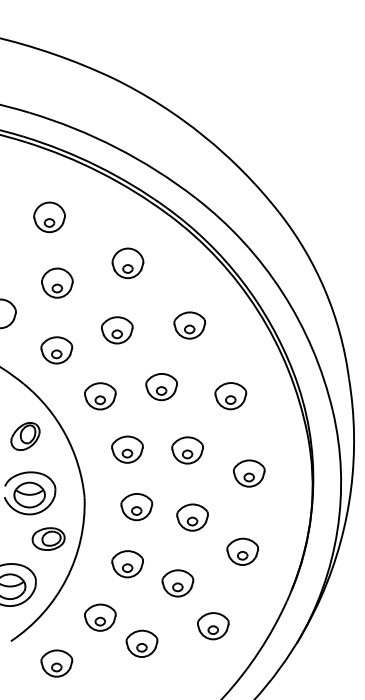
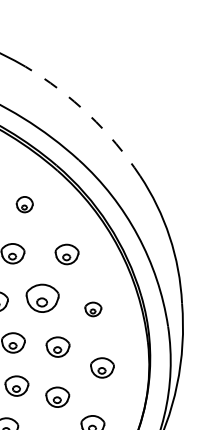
arc: (204, 136) -> (89, 114), solid -> dashed
part: (127, 263) -> (24, 204), size x0.7
part: (161, 387) -> (42, 298), size x1.4
part: (230, 396) -> (92, 309), size x0.7

